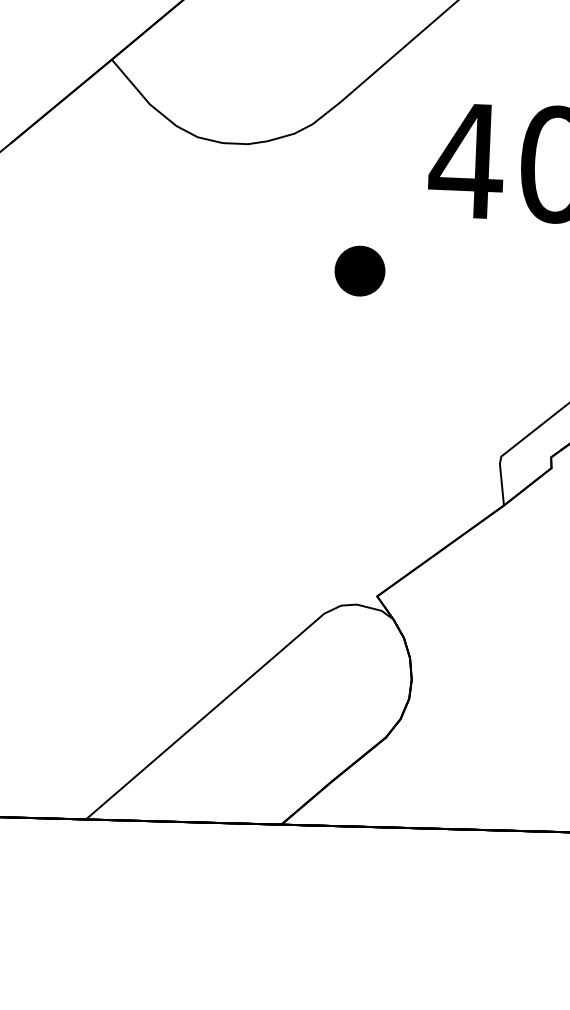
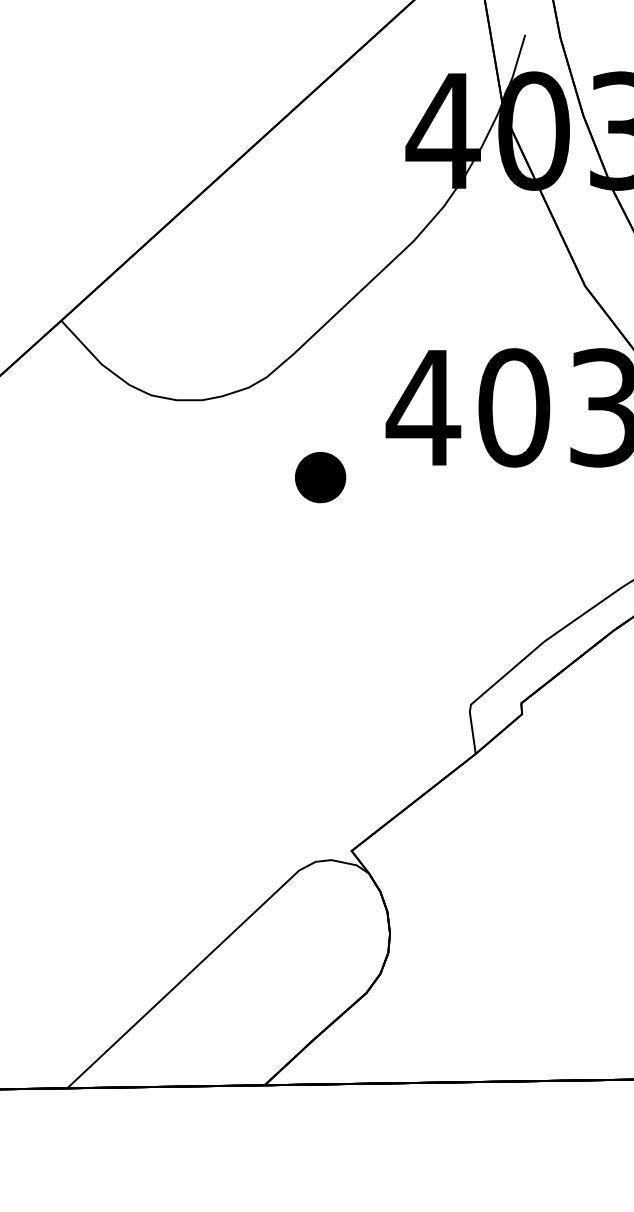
part: (359, 271) -> (320, 477), moved

